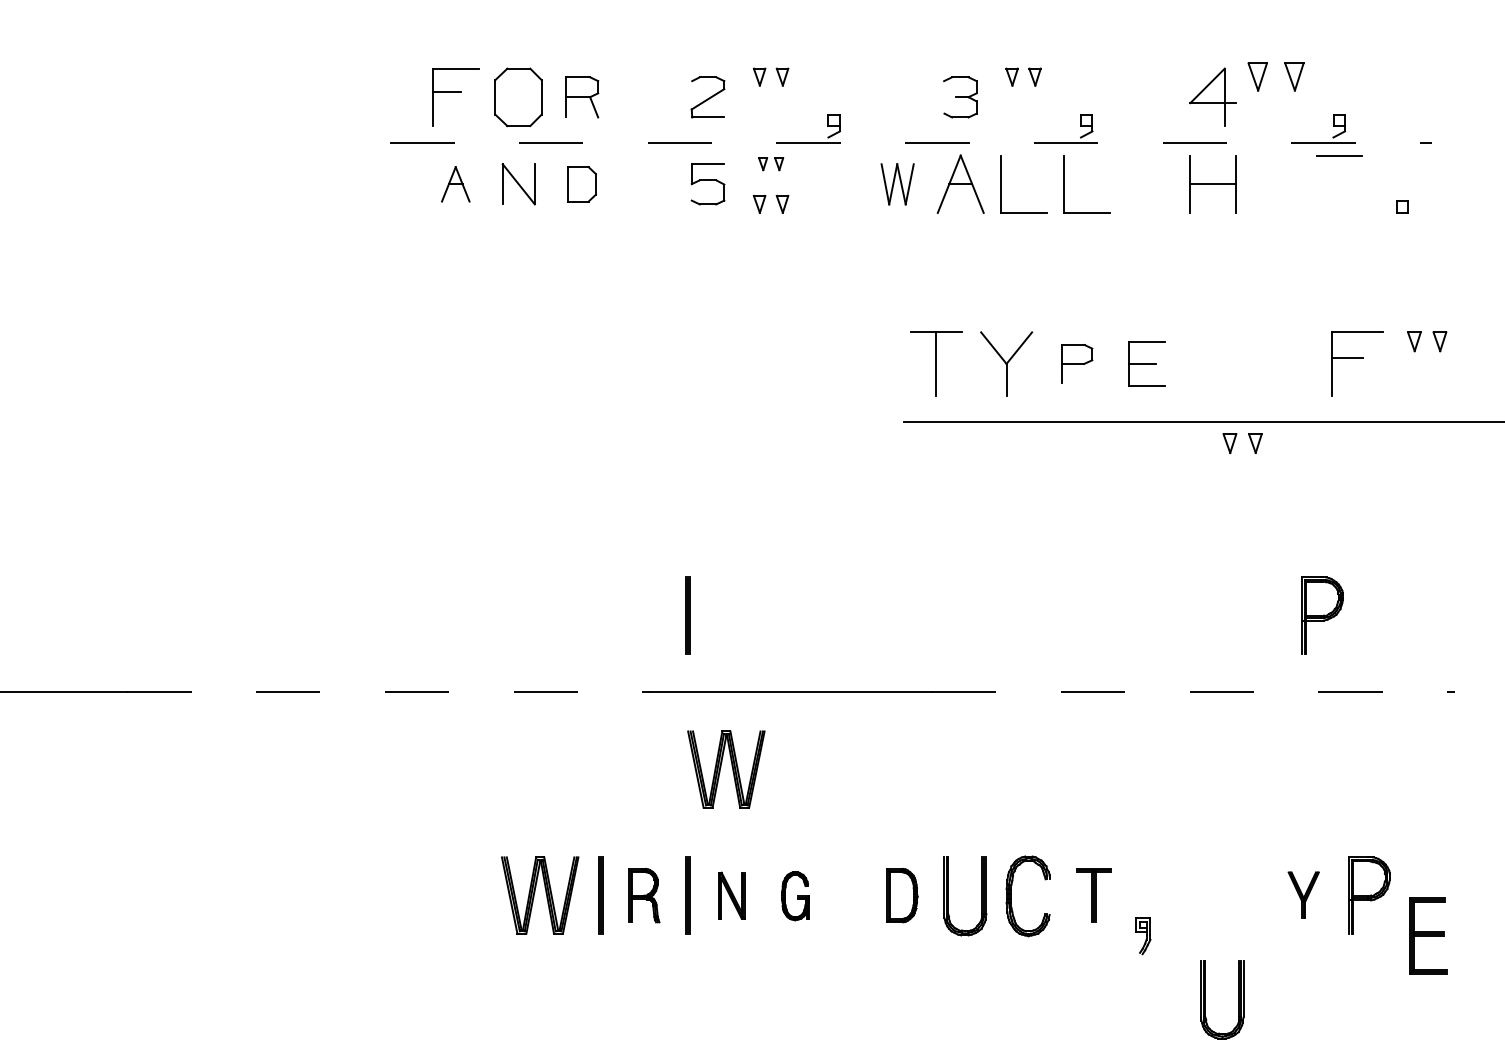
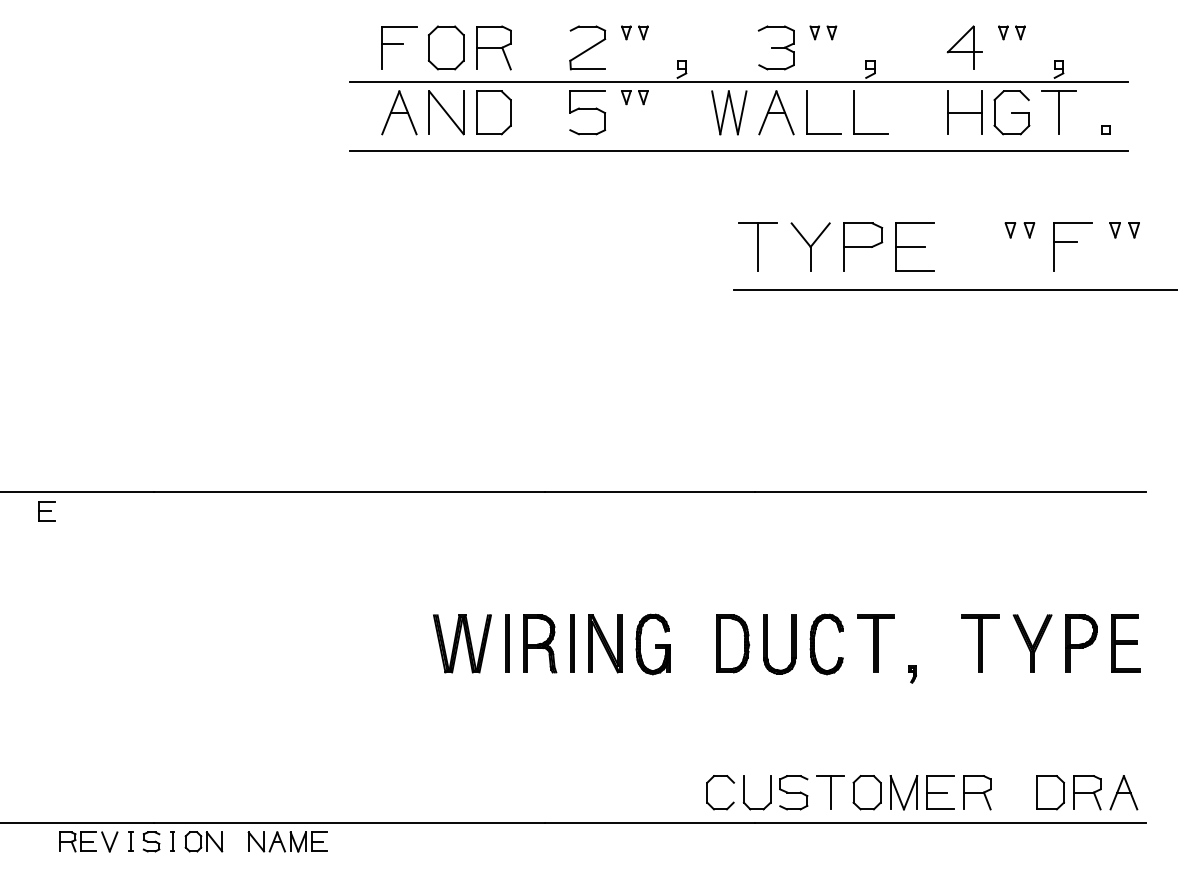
part: (1275, 76) -> (1011, 32), size x0.62
part: (581, 96) -> (493, 47), size x1.43
part: (707, 96) -> (587, 47), size x1.43
part: (959, 96) -> (775, 47), size x1.43
line: (911, 143) -> (739, 82), dashed -> solid
part: (770, 163) -> (634, 97), size x1.43
part: (455, 183) -> (399, 112), size x1.67
part: (518, 183) -> (446, 112), size x1.43
part: (581, 183) -> (493, 112), size x1.67
part: (707, 183) -> (587, 112), size x1.43
part: (897, 183) -> (729, 112), size x1.43
part: (1275, 183) -> (1011, 112), added
line: (1339, 183) -> (1059, 112), added
part: (770, 203) -> (634, 127), removed
line: (911, 234) -> (739, 150), added
part: (1077, 363) -> (863, 246), size x1.67
part: (1145, 363) -> (914, 246), size x1.43
part: (1242, 443) -> (1019, 230), moved
line: (687, 615) -> (572, 434), removed
part: (1322, 615) -> (1046, 434), removed
line: (388, 692) -> (349, 492), dashed -> solid
line: (1193, 692) -> (950, 492), dashed -> solid
part: (726, 769) -> (601, 549), removed
part: (644, 895) -> (540, 643), size x1.43
part: (731, 895) -> (605, 643), size x1.67
part: (901, 895) -> (732, 643), size x1.43
part: (1093, 895) -> (875, 643), size x1.43
part: (1234, 895) -> (980, 643), added
part: (1303, 895) -> (1032, 643), size x1.67
part: (794, 896) -> (652, 644), size x1.67
part: (1428, 935) -> (1125, 643), moved
part: (1142, 936) -> (912, 674), size x0.62
part: (1205, 999) -> (959, 721), removed

